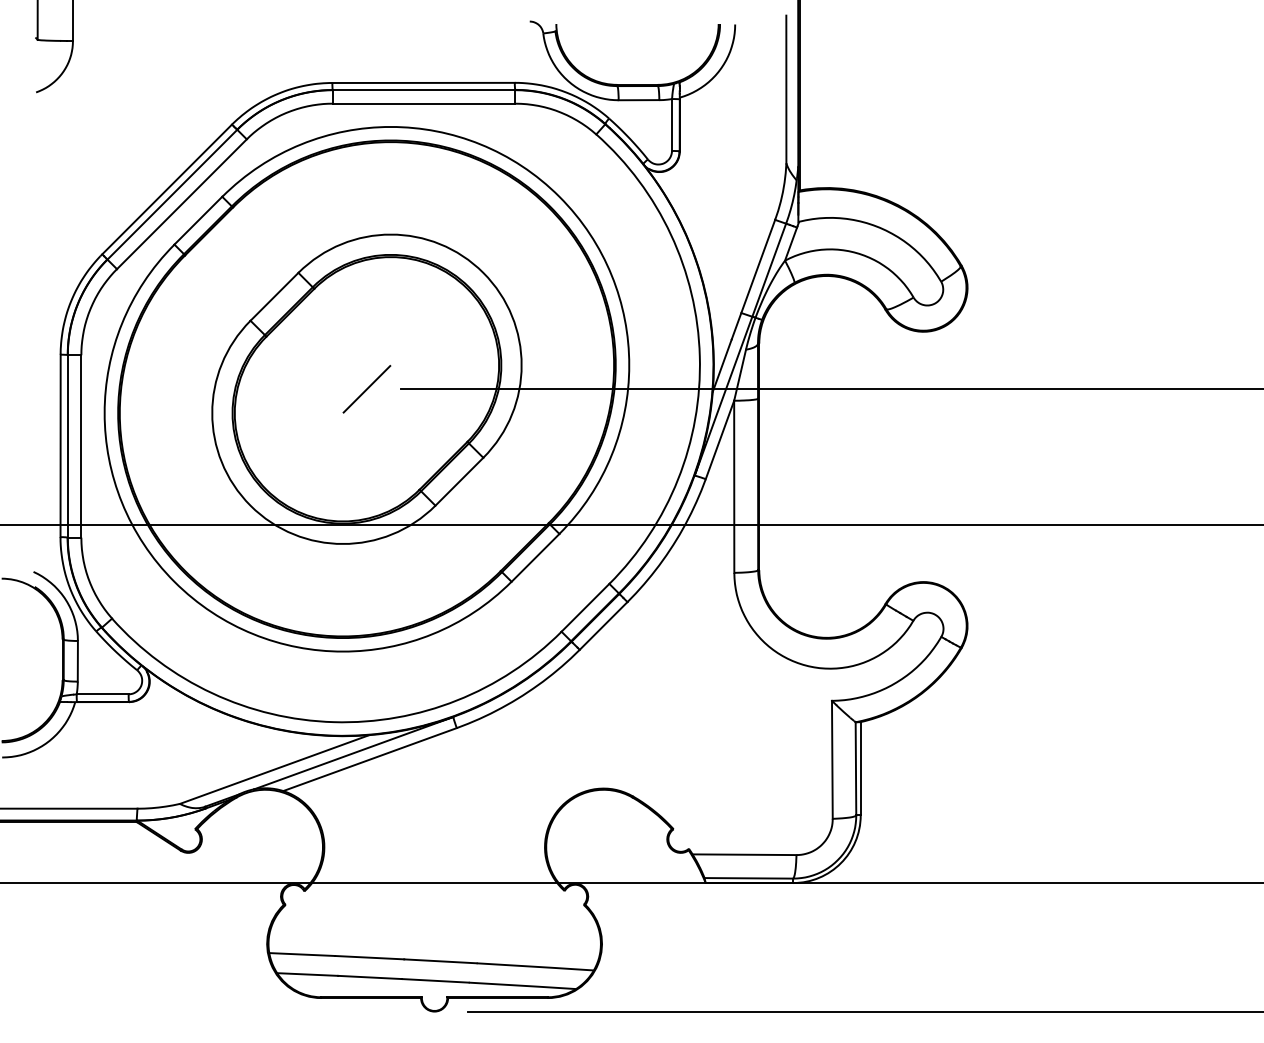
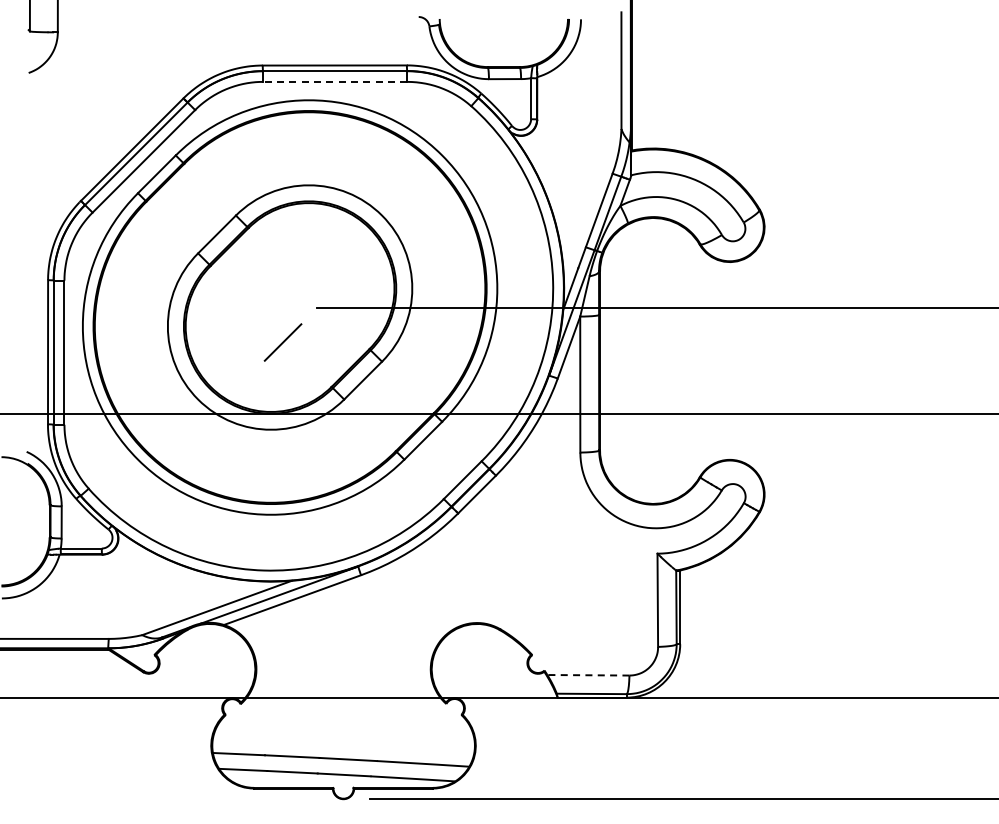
line: (423, 103) -> (334, 81), solid -> dashed
line: (366, 389) -> (282, 342), moved
line: (743, 855) -> (587, 675), solid -> dashed

